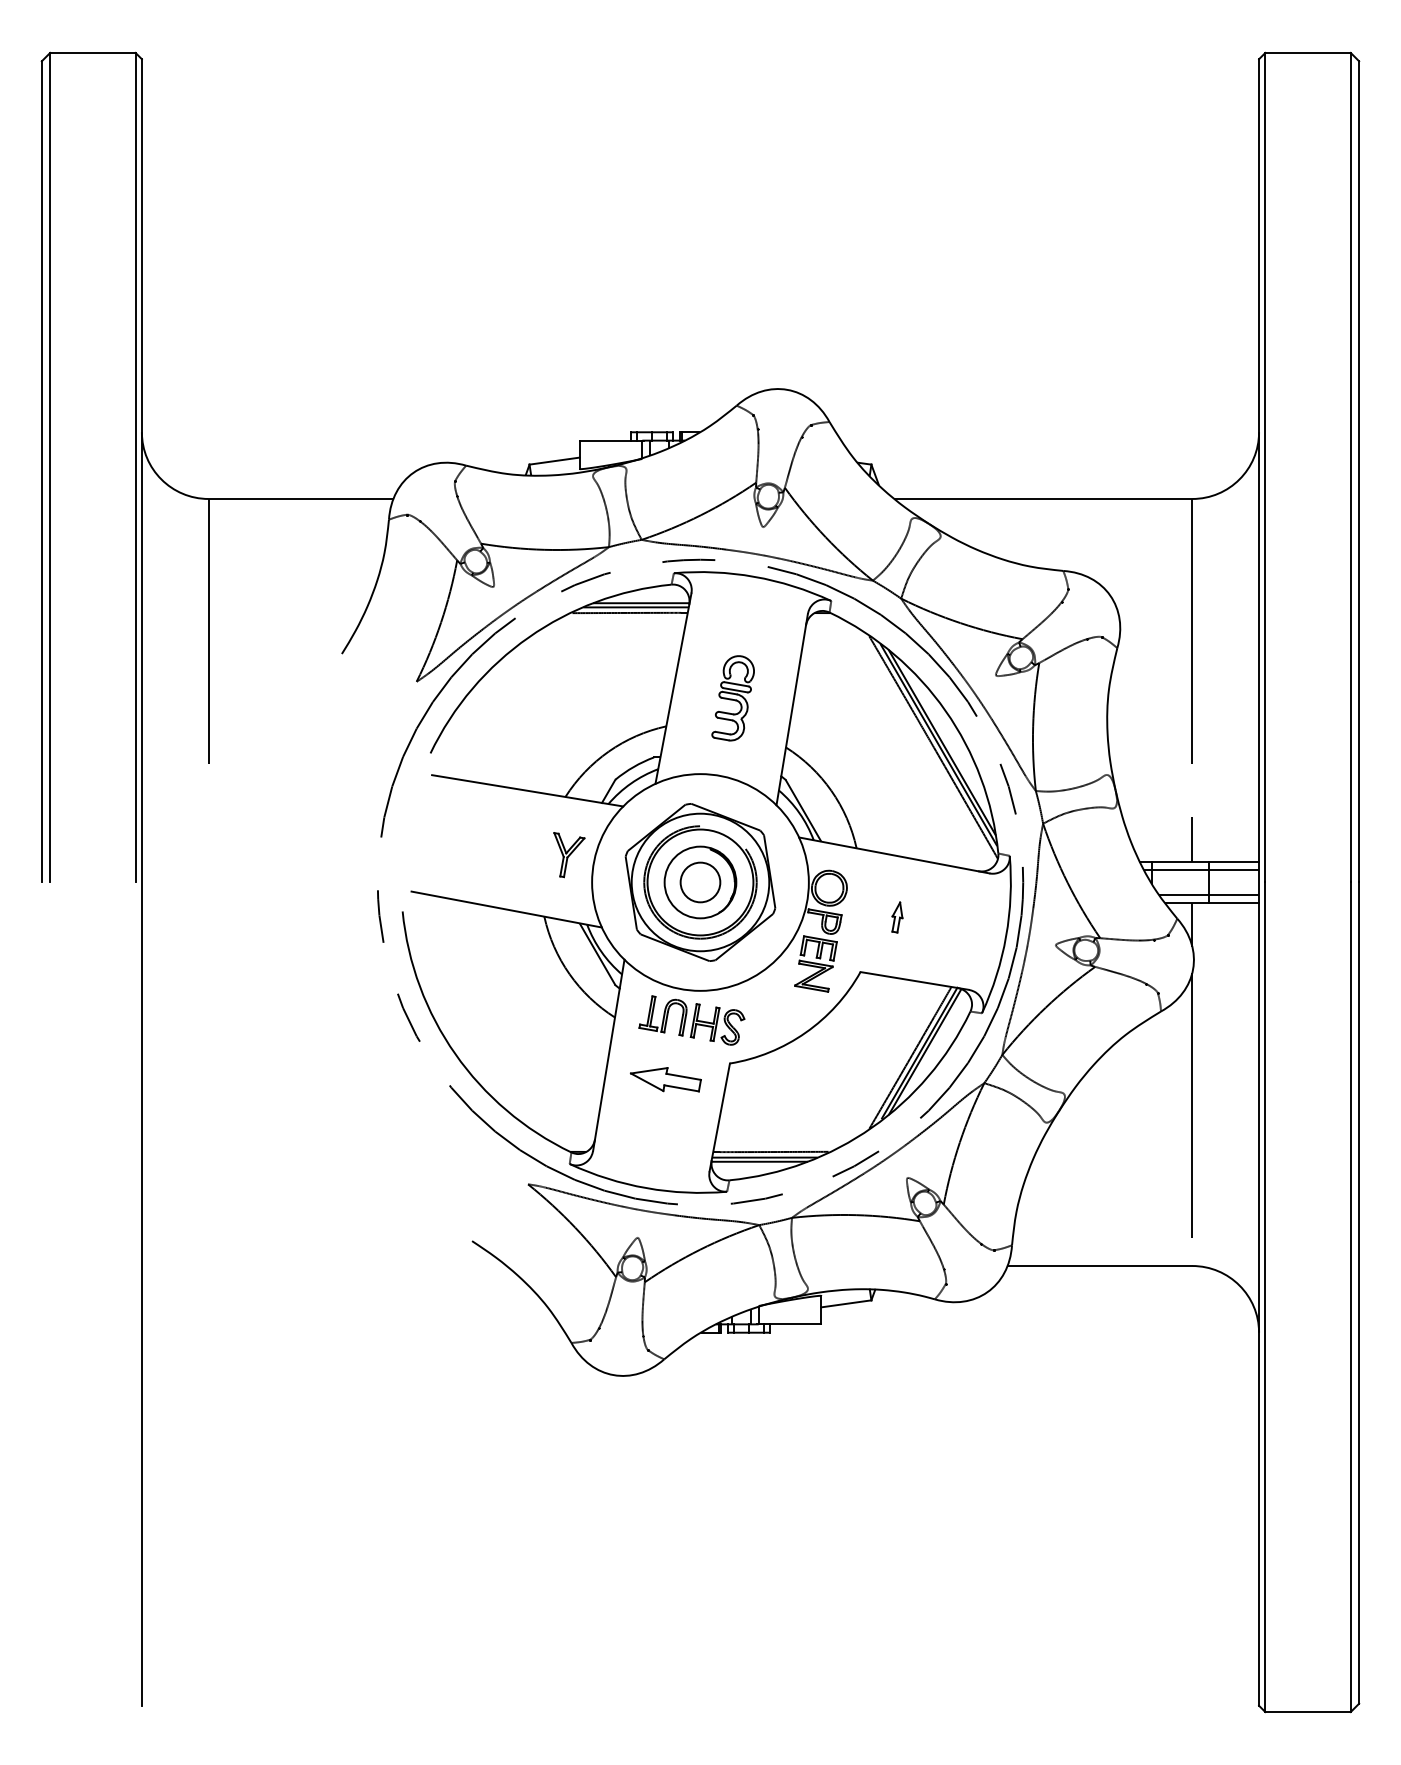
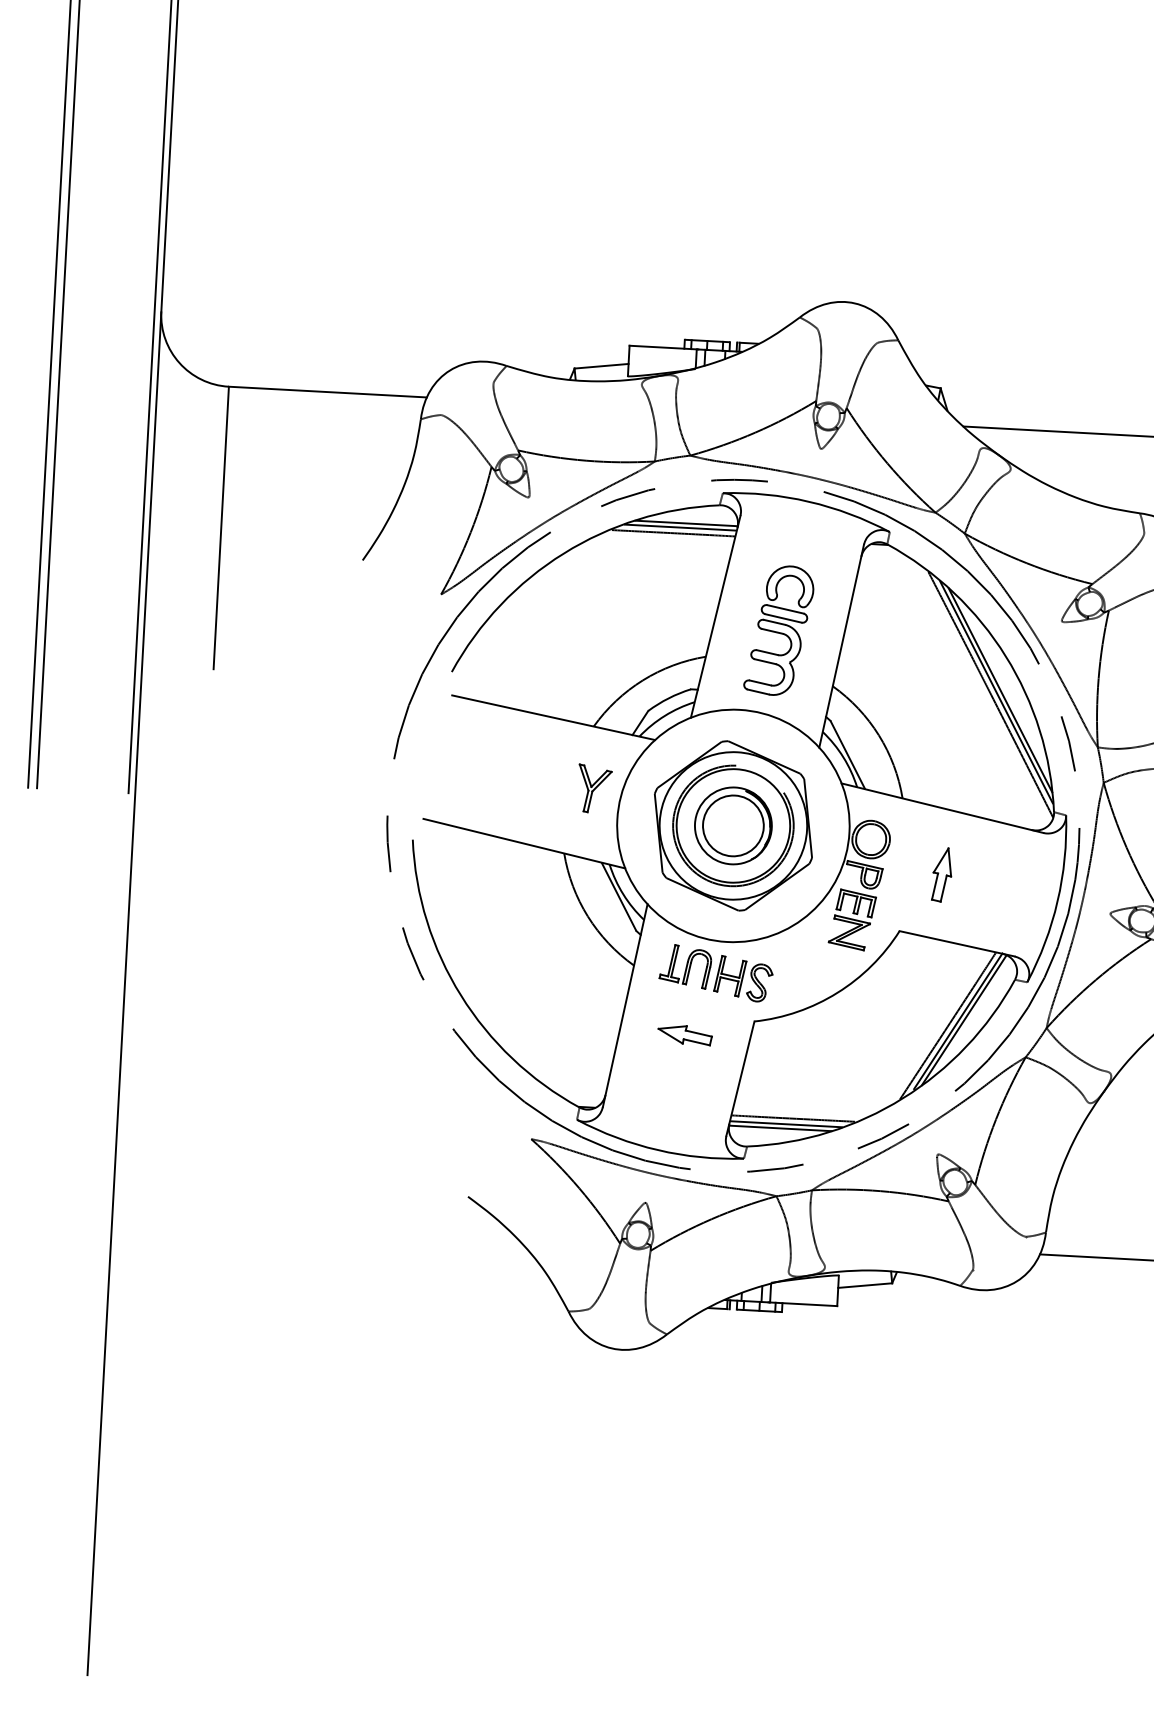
part: (732, 698) -> (778, 630), size x1.43
circle: (700, 882) -> (733, 825), size x1.43
part: (897, 917) -> (942, 874), size x1.67
part: (666, 1079) -> (685, 1034), size x0.71

